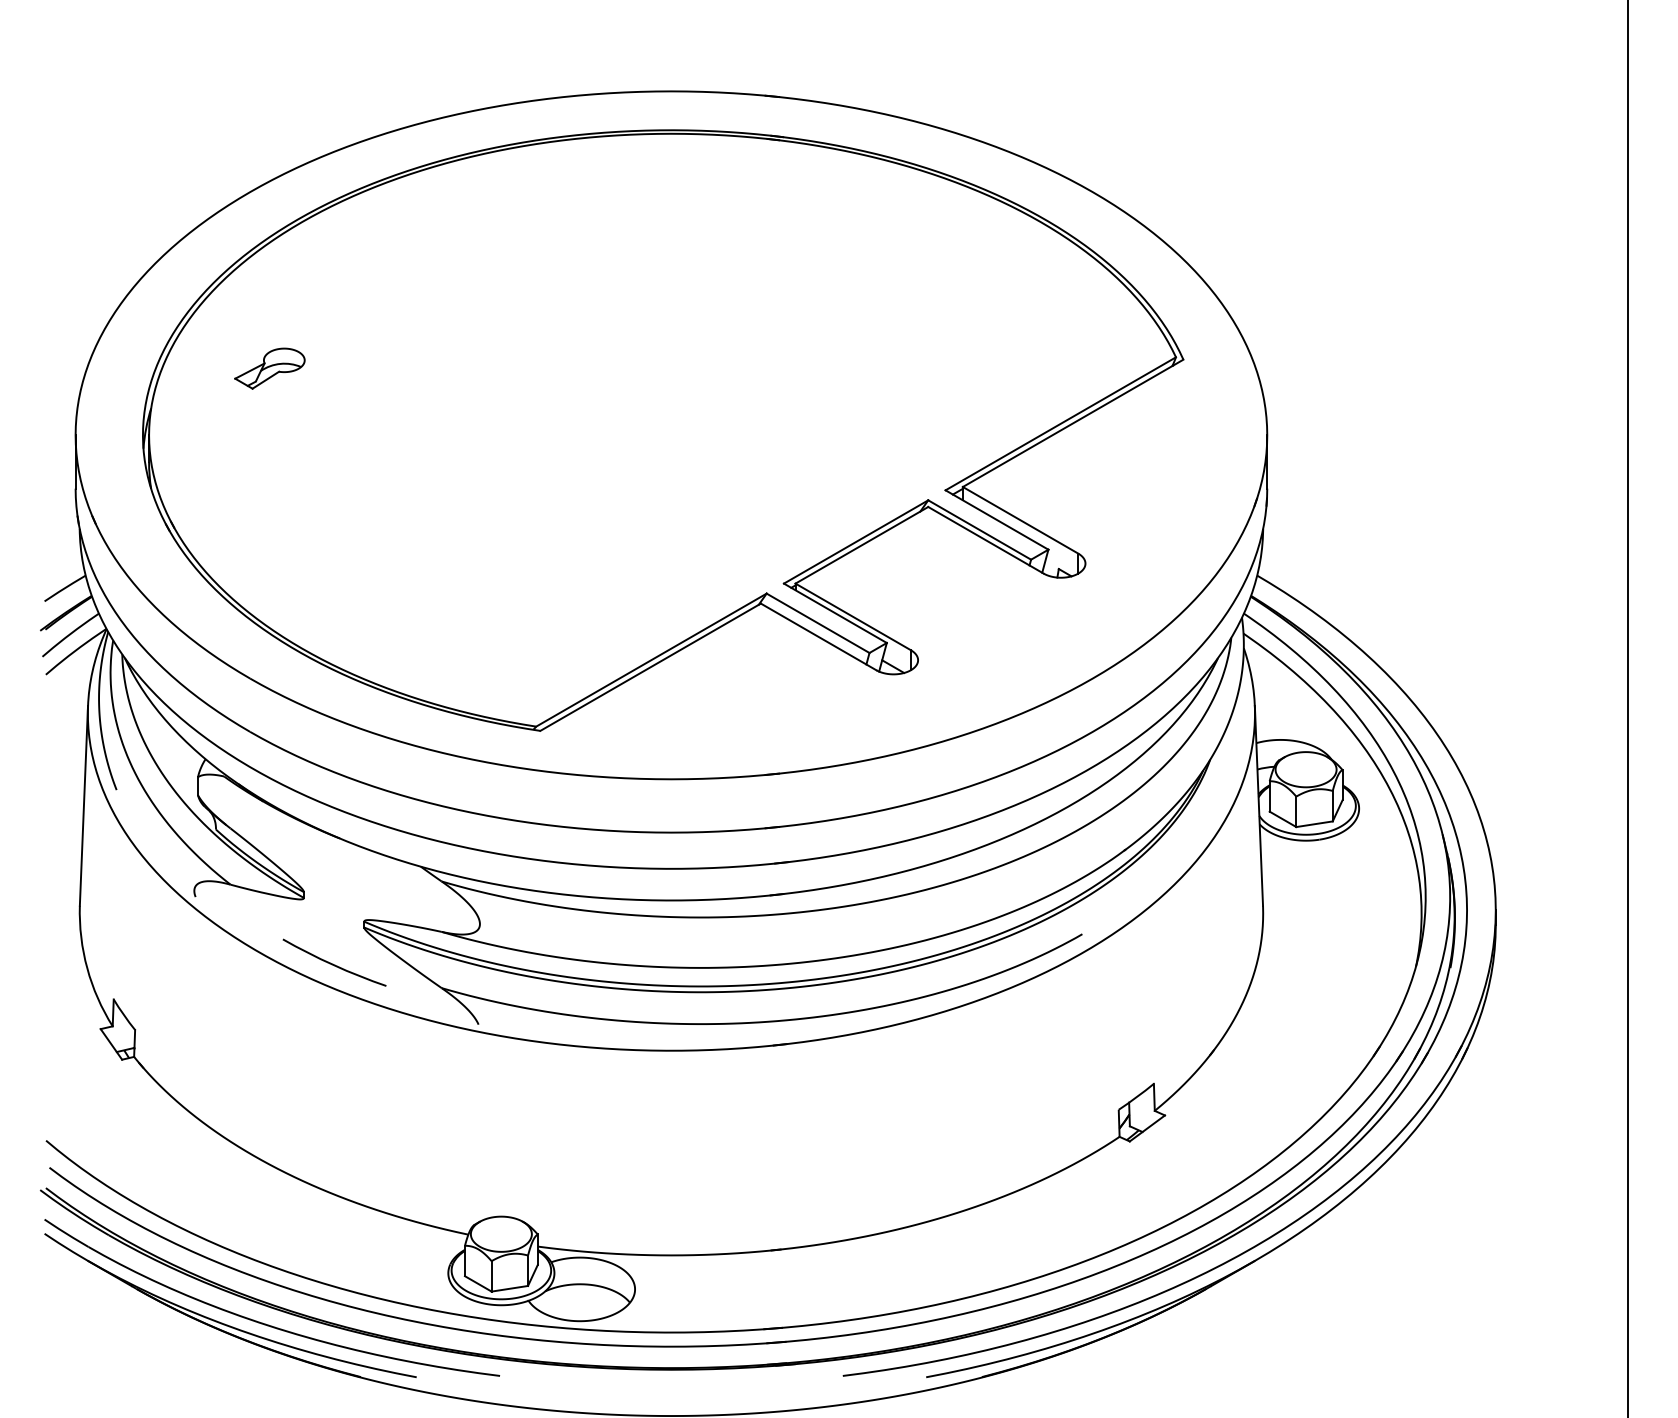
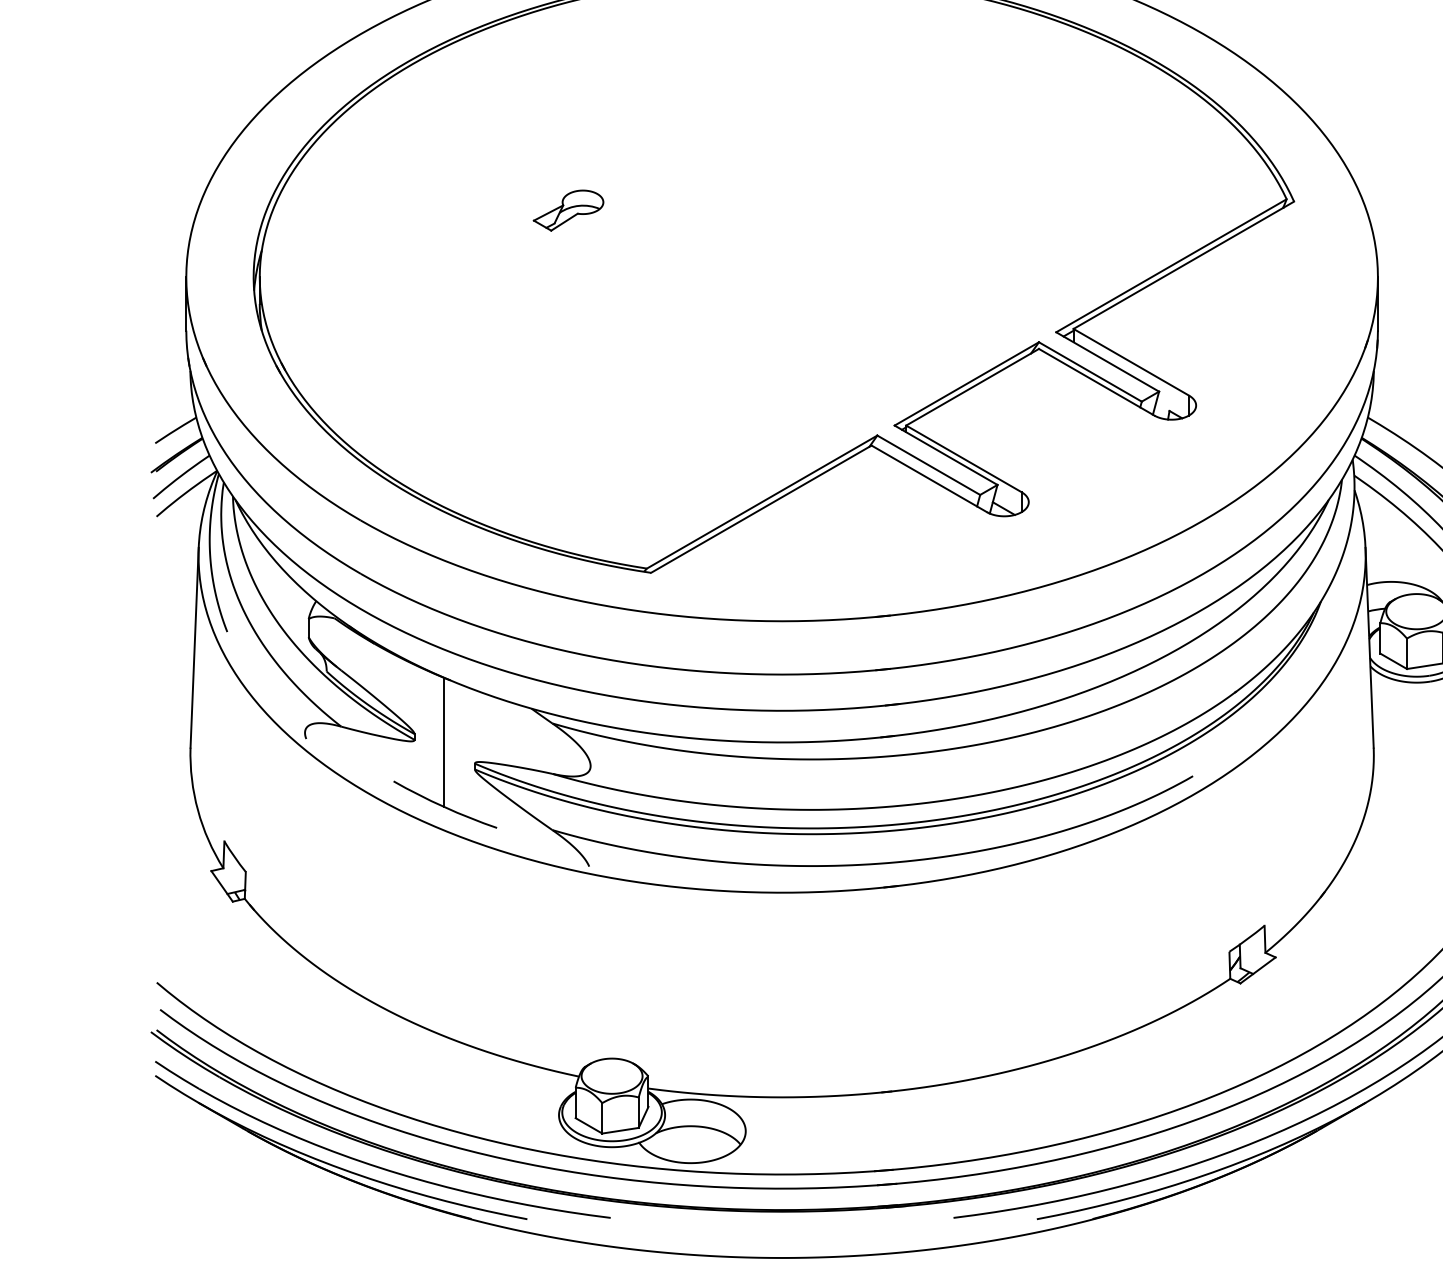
part: (269, 368) -> (568, 210), moved
line: (333, 899) -> (444, 741), added

